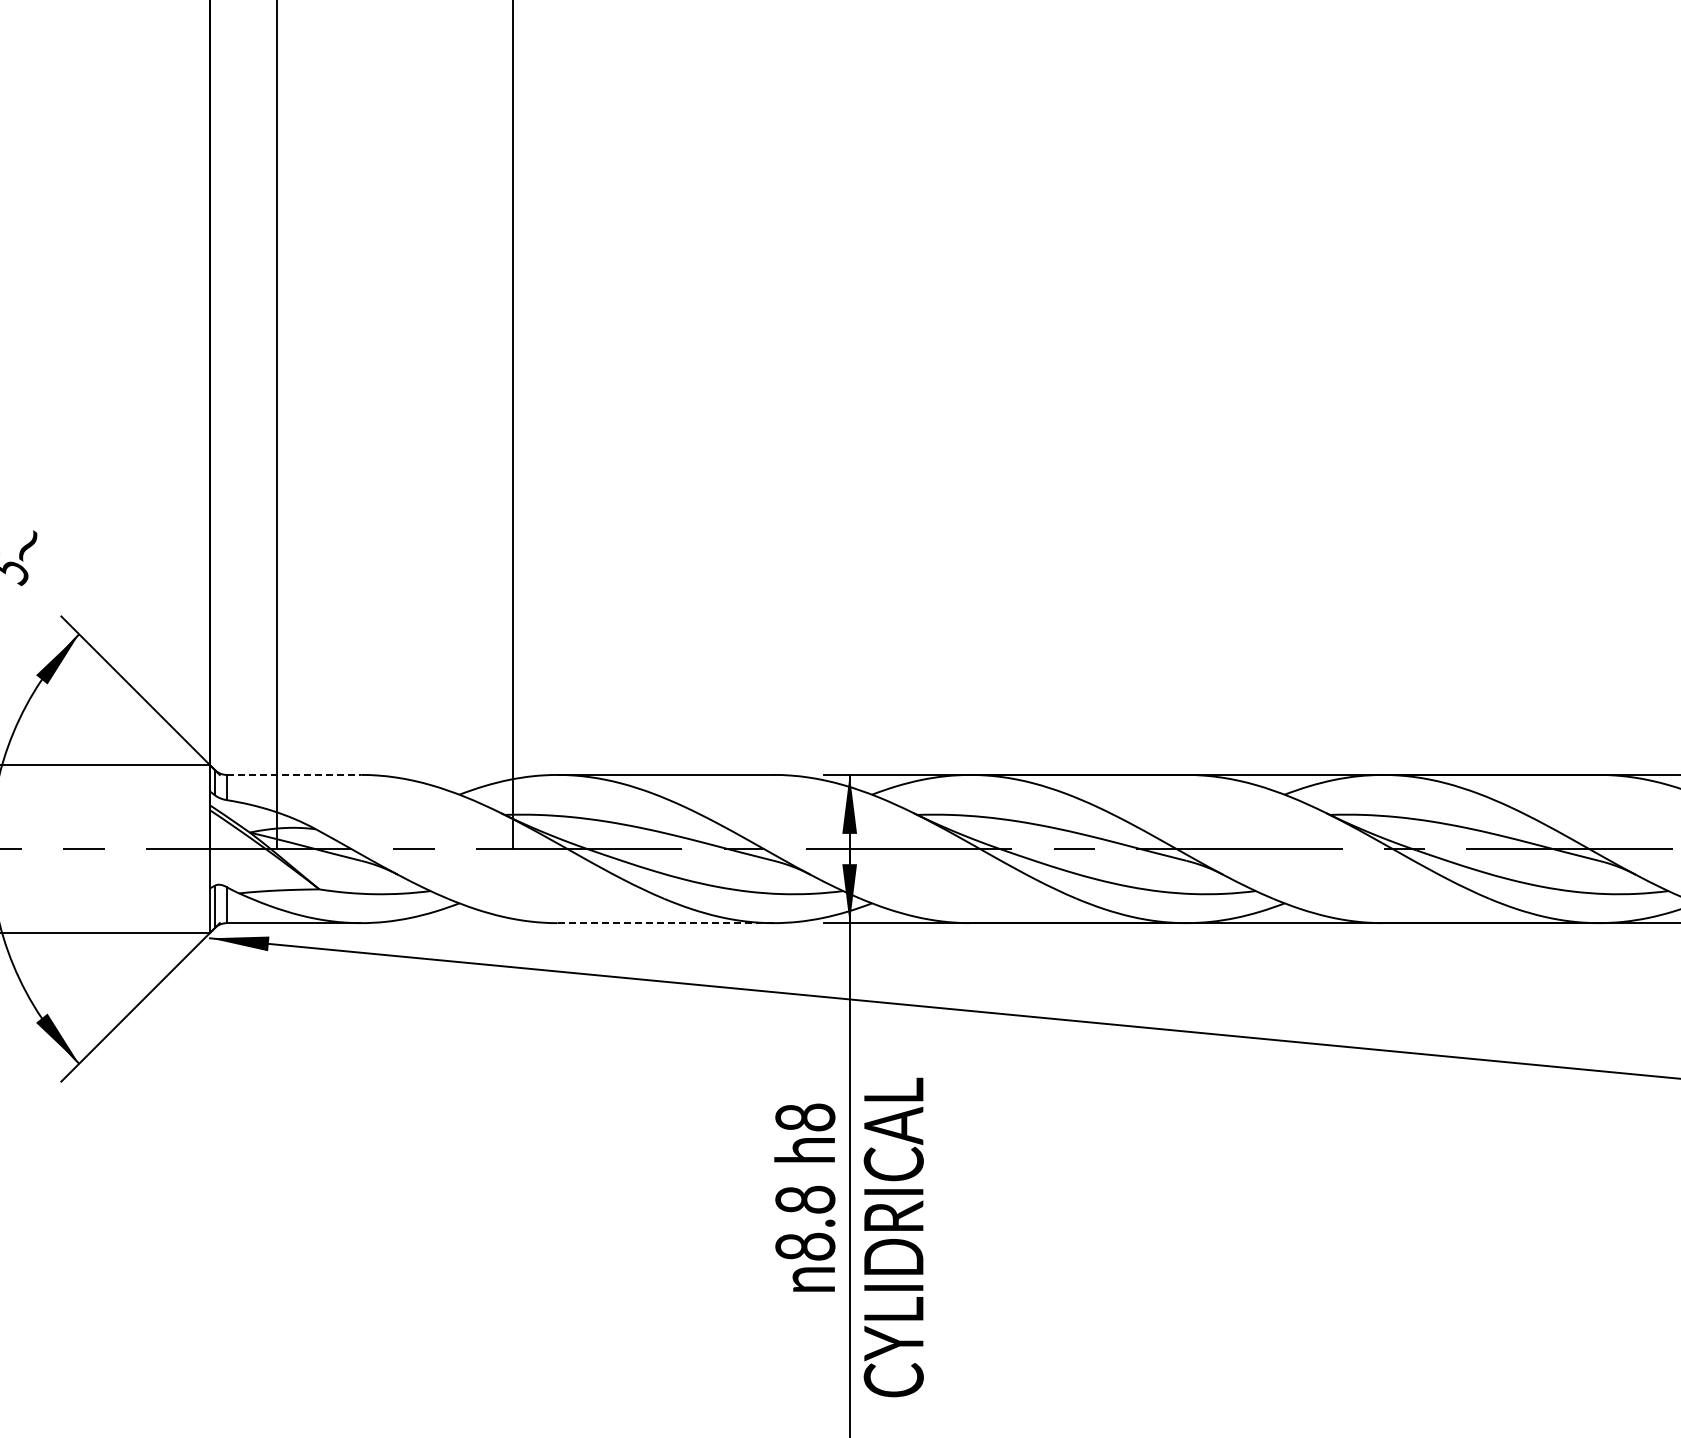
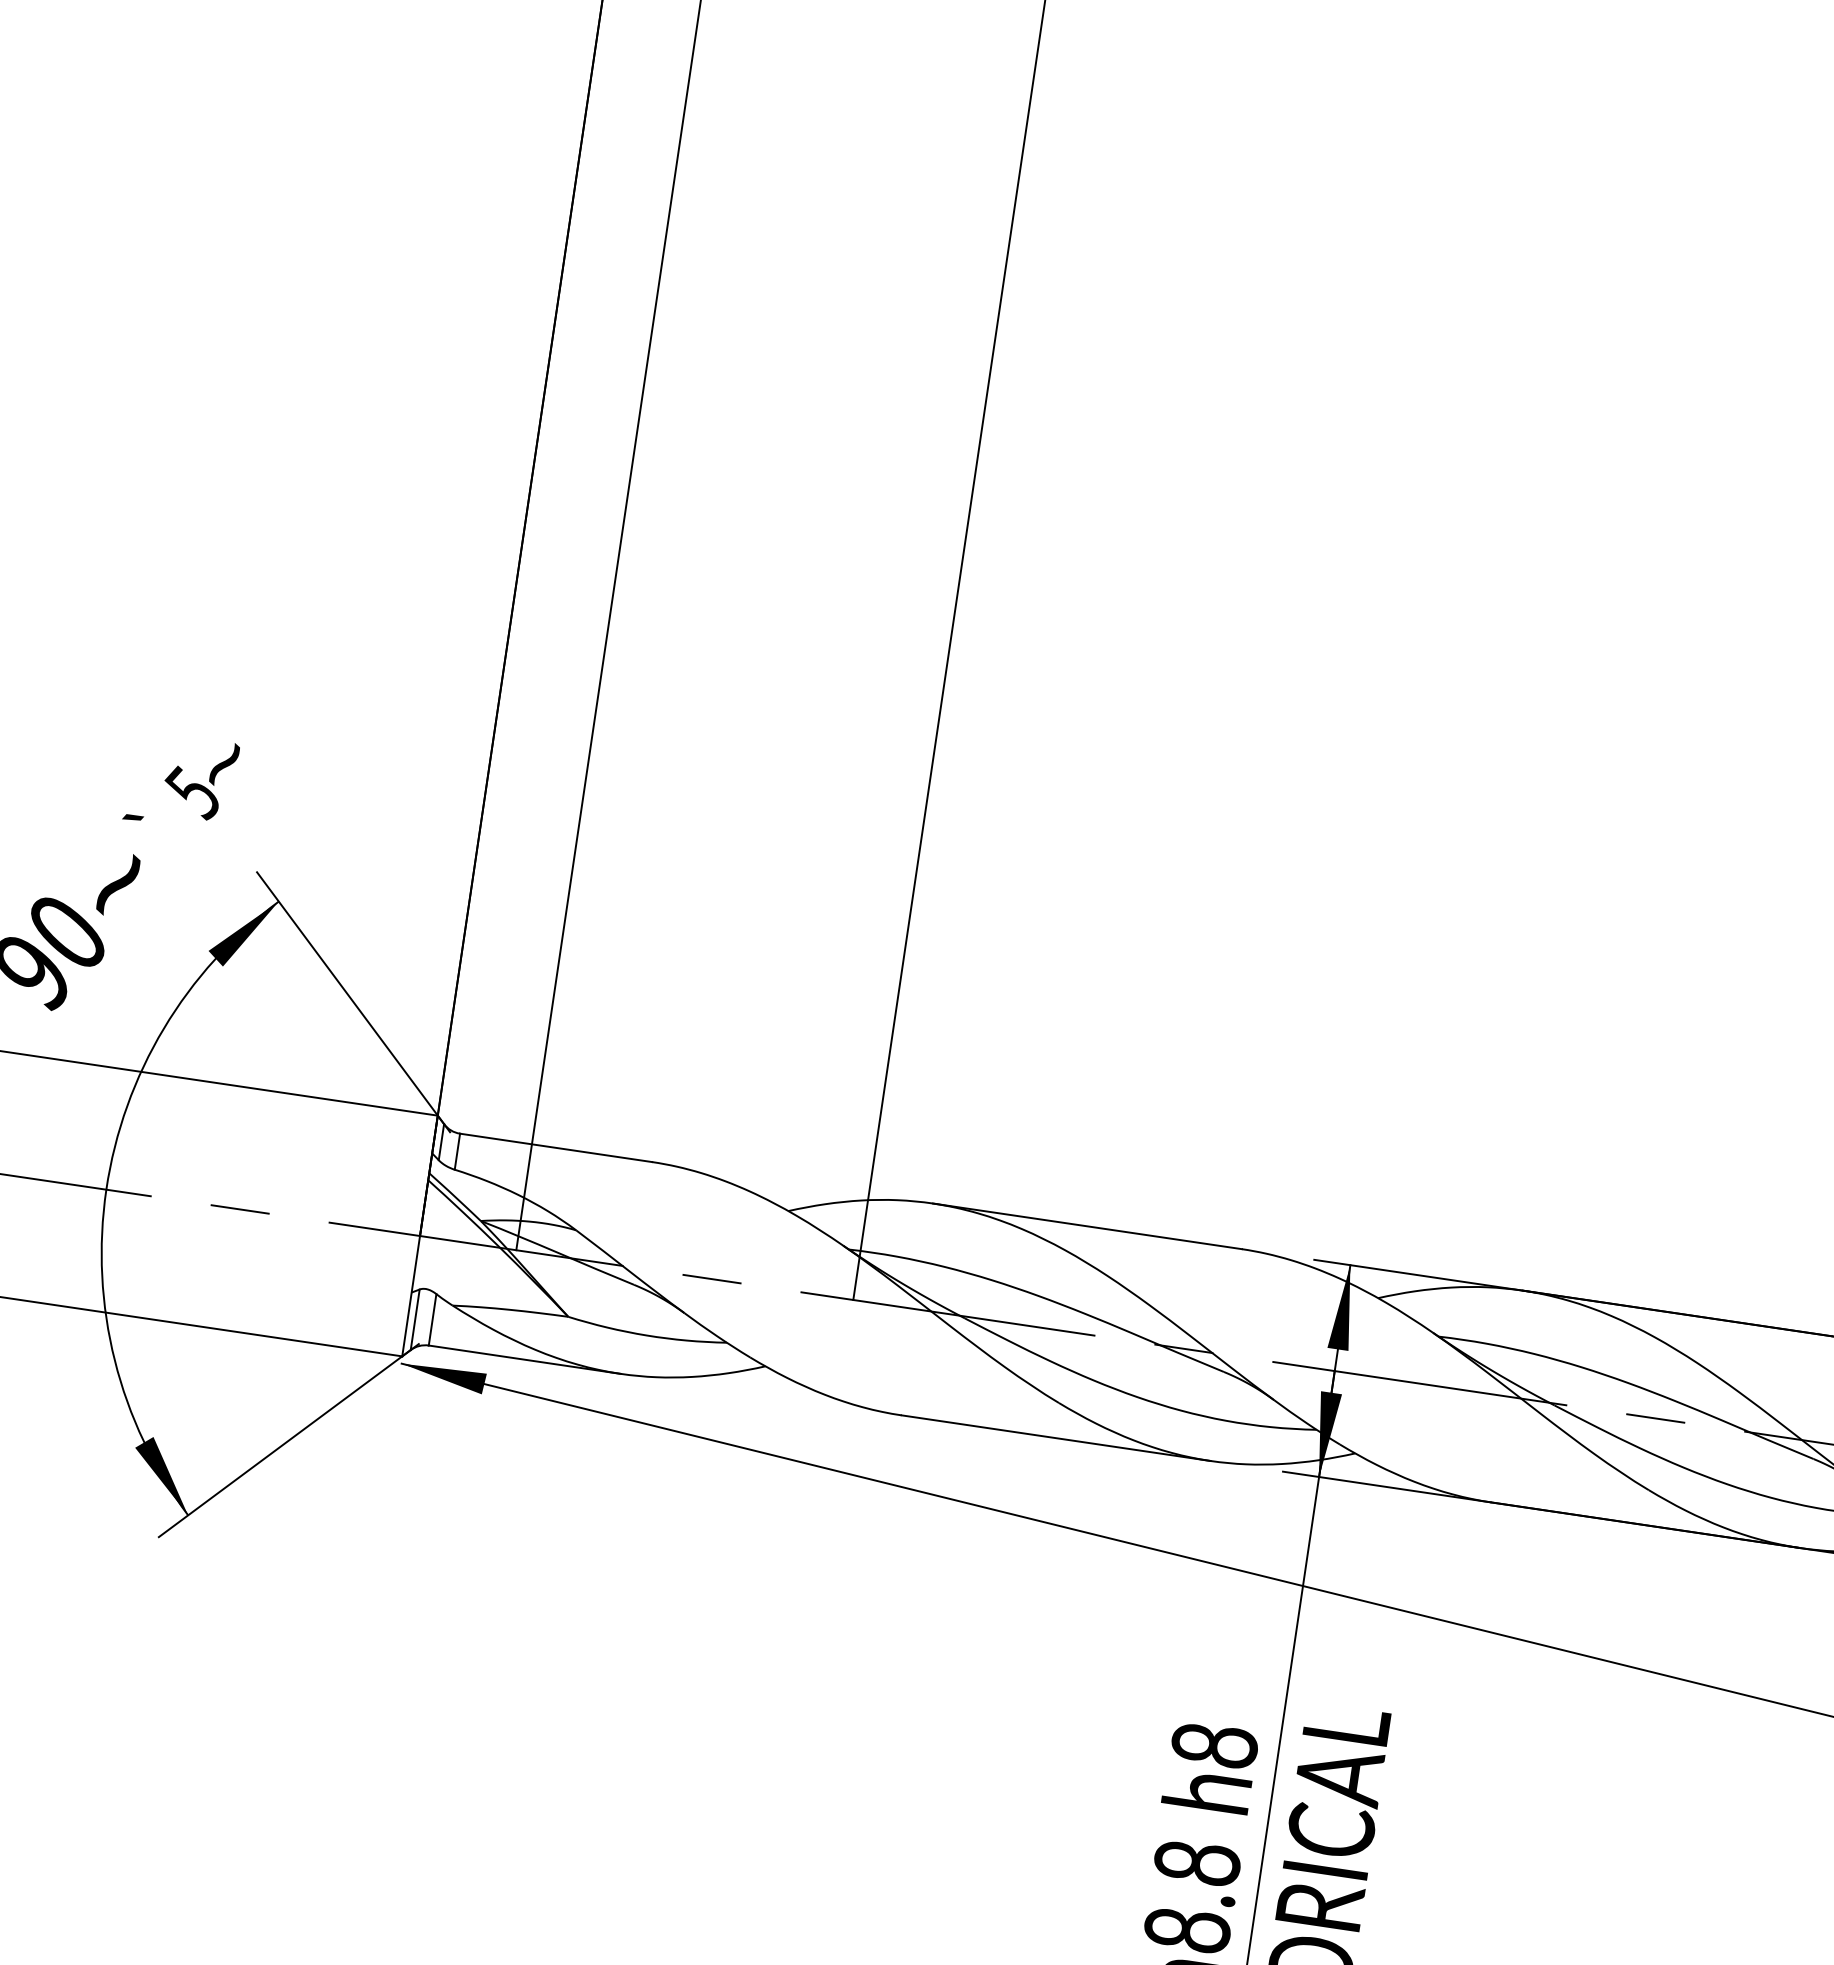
line: (294, 774) -> (556, 1147), dashed -> solid
line: (666, 923) -> (1057, 1438), dashed -> solid

